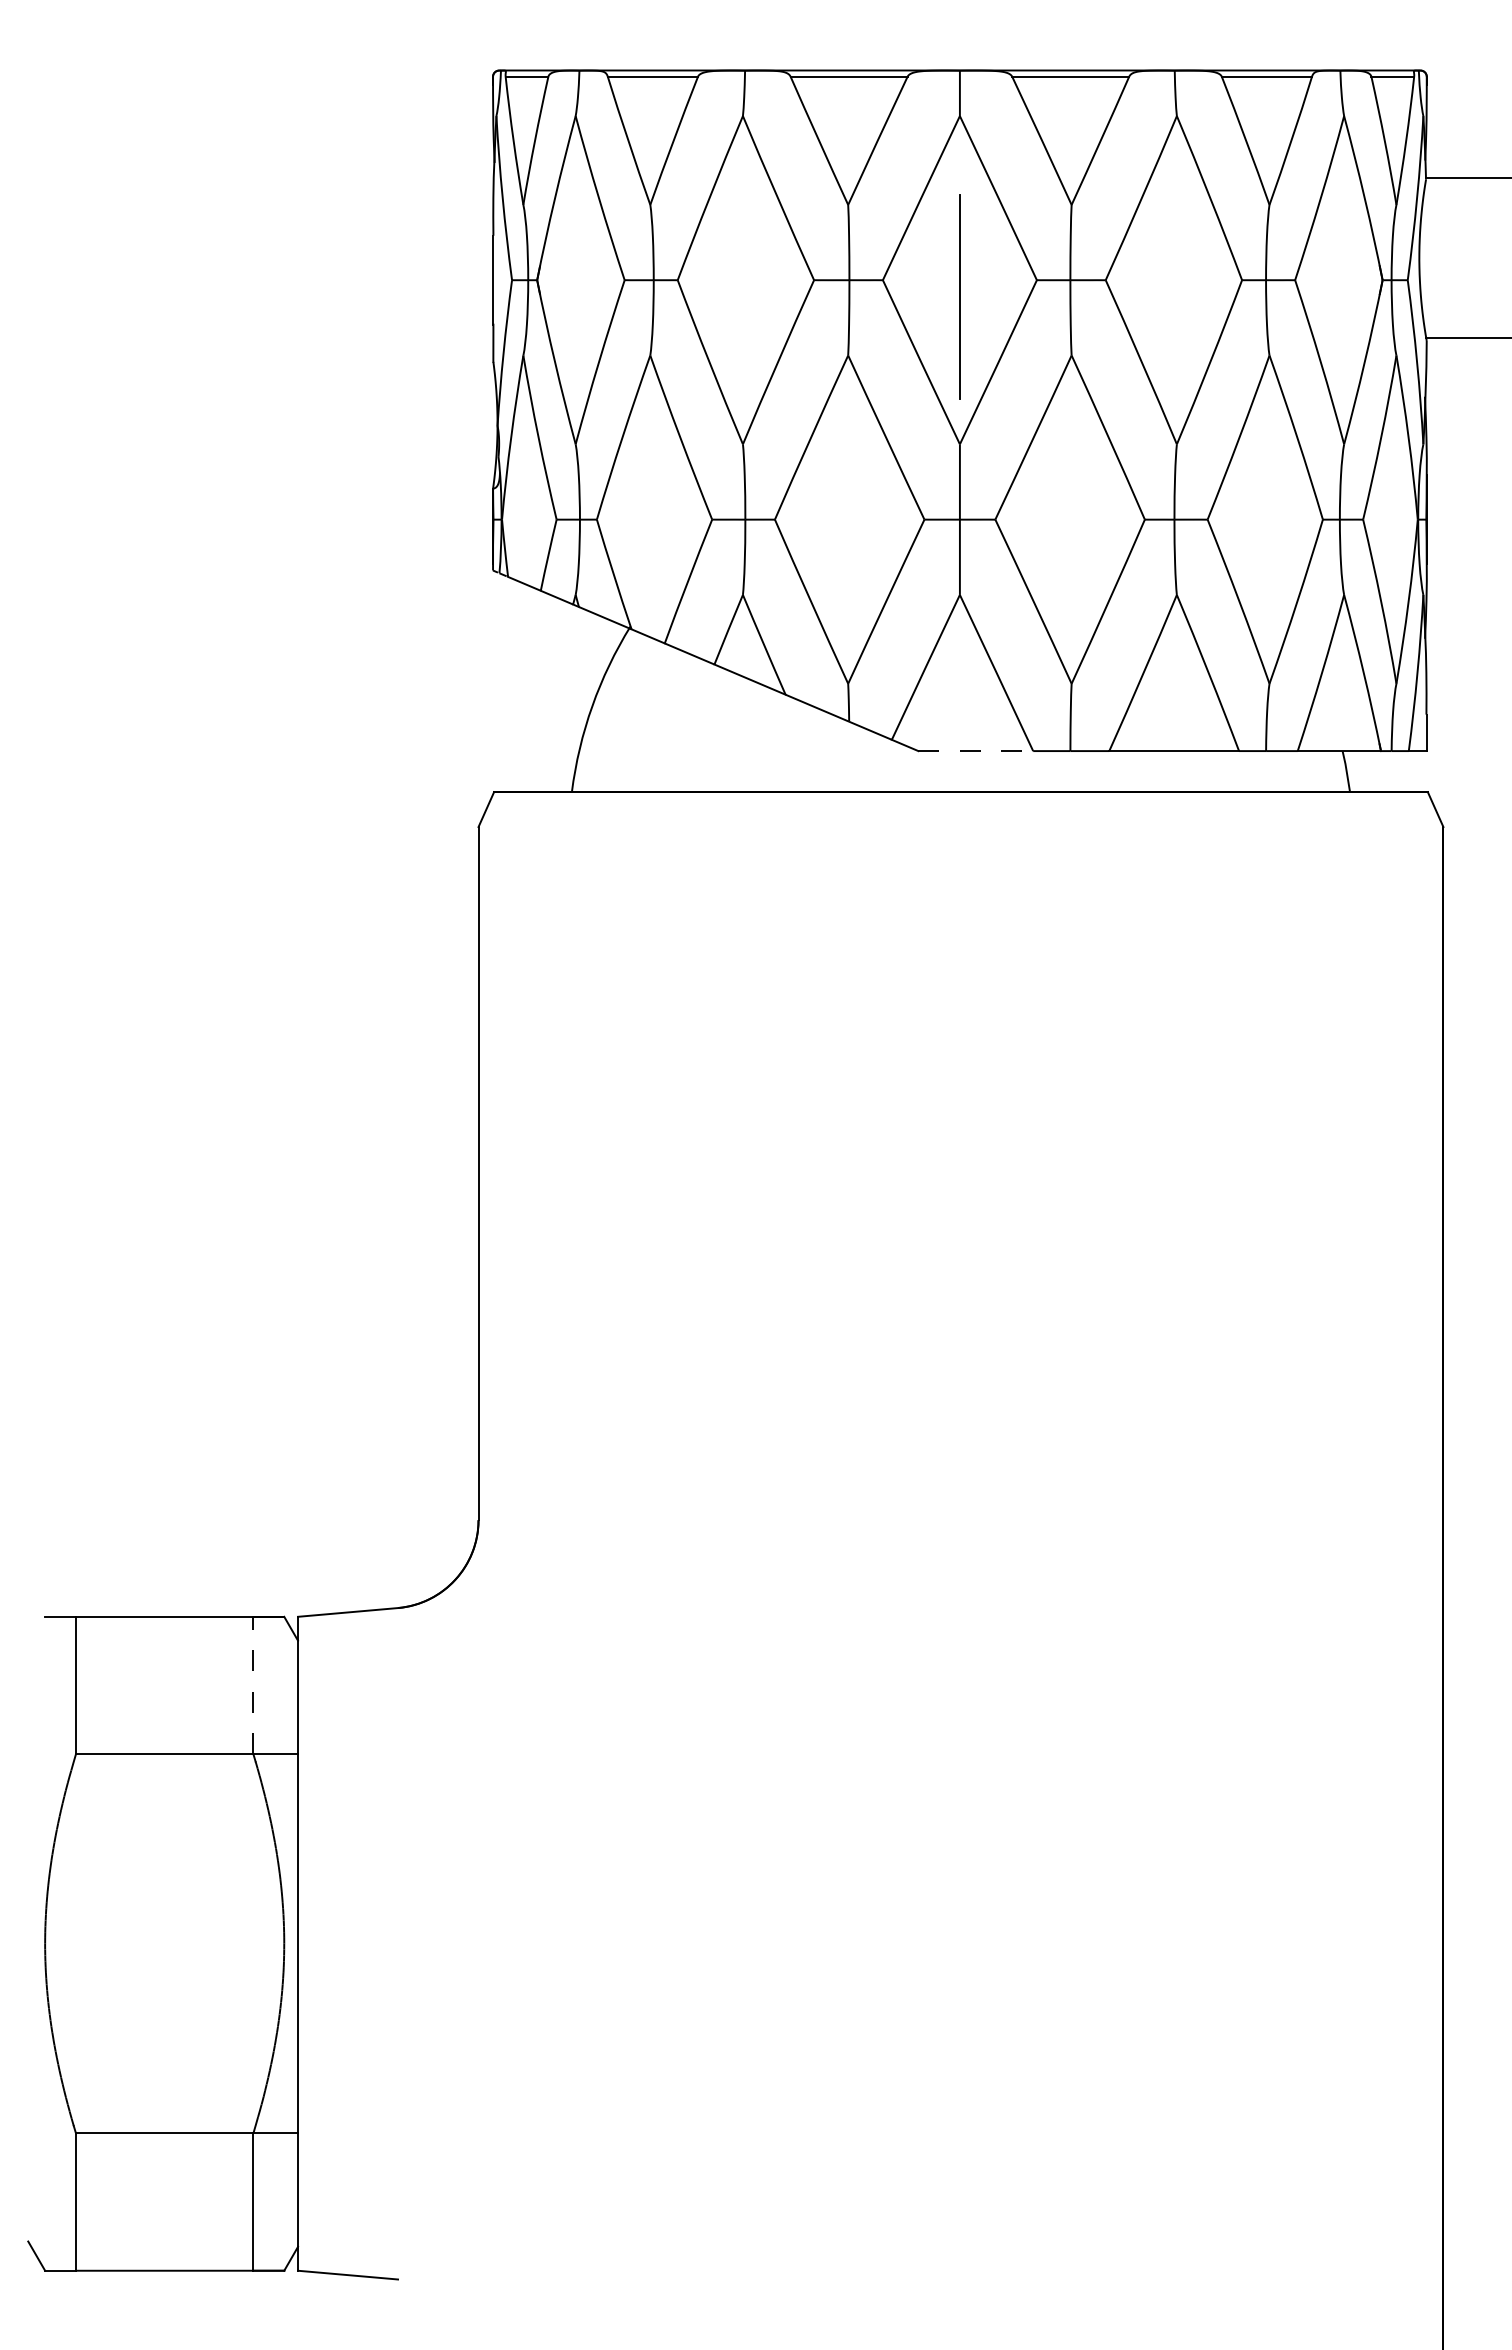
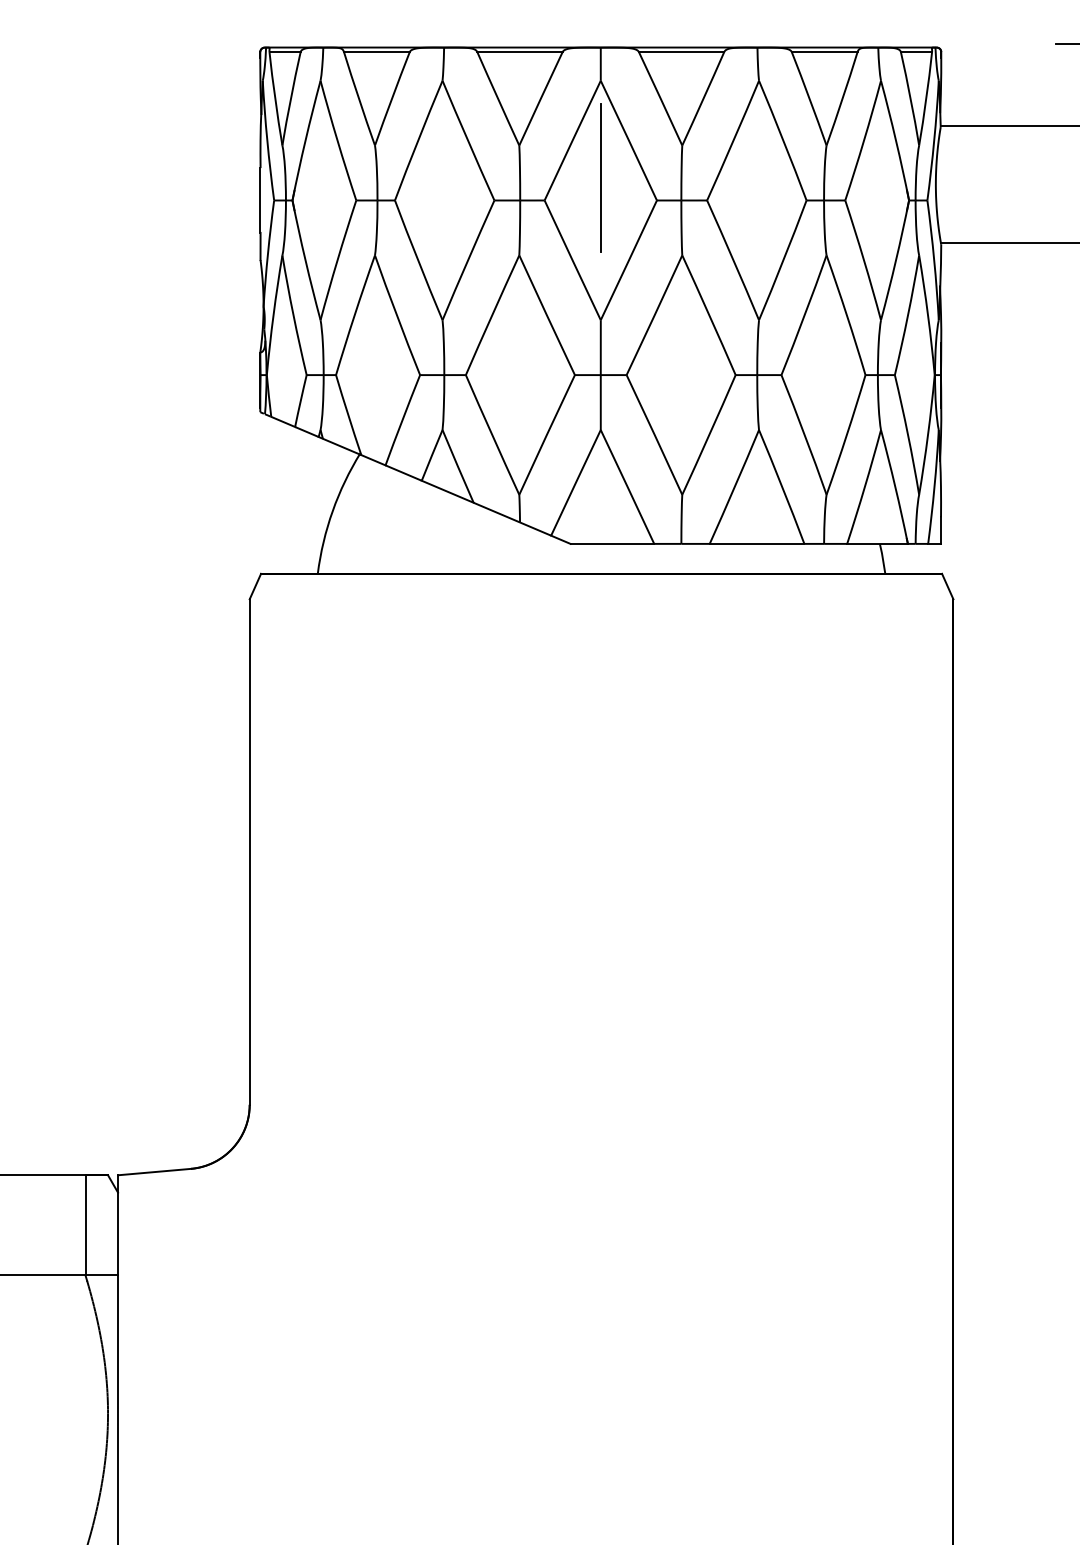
line: (959, 296) -> (600, 177), moved
line: (976, 751) -> (612, 544), dashed -> solid
line: (253, 1685) -> (85, 1225), dashed -> solid

